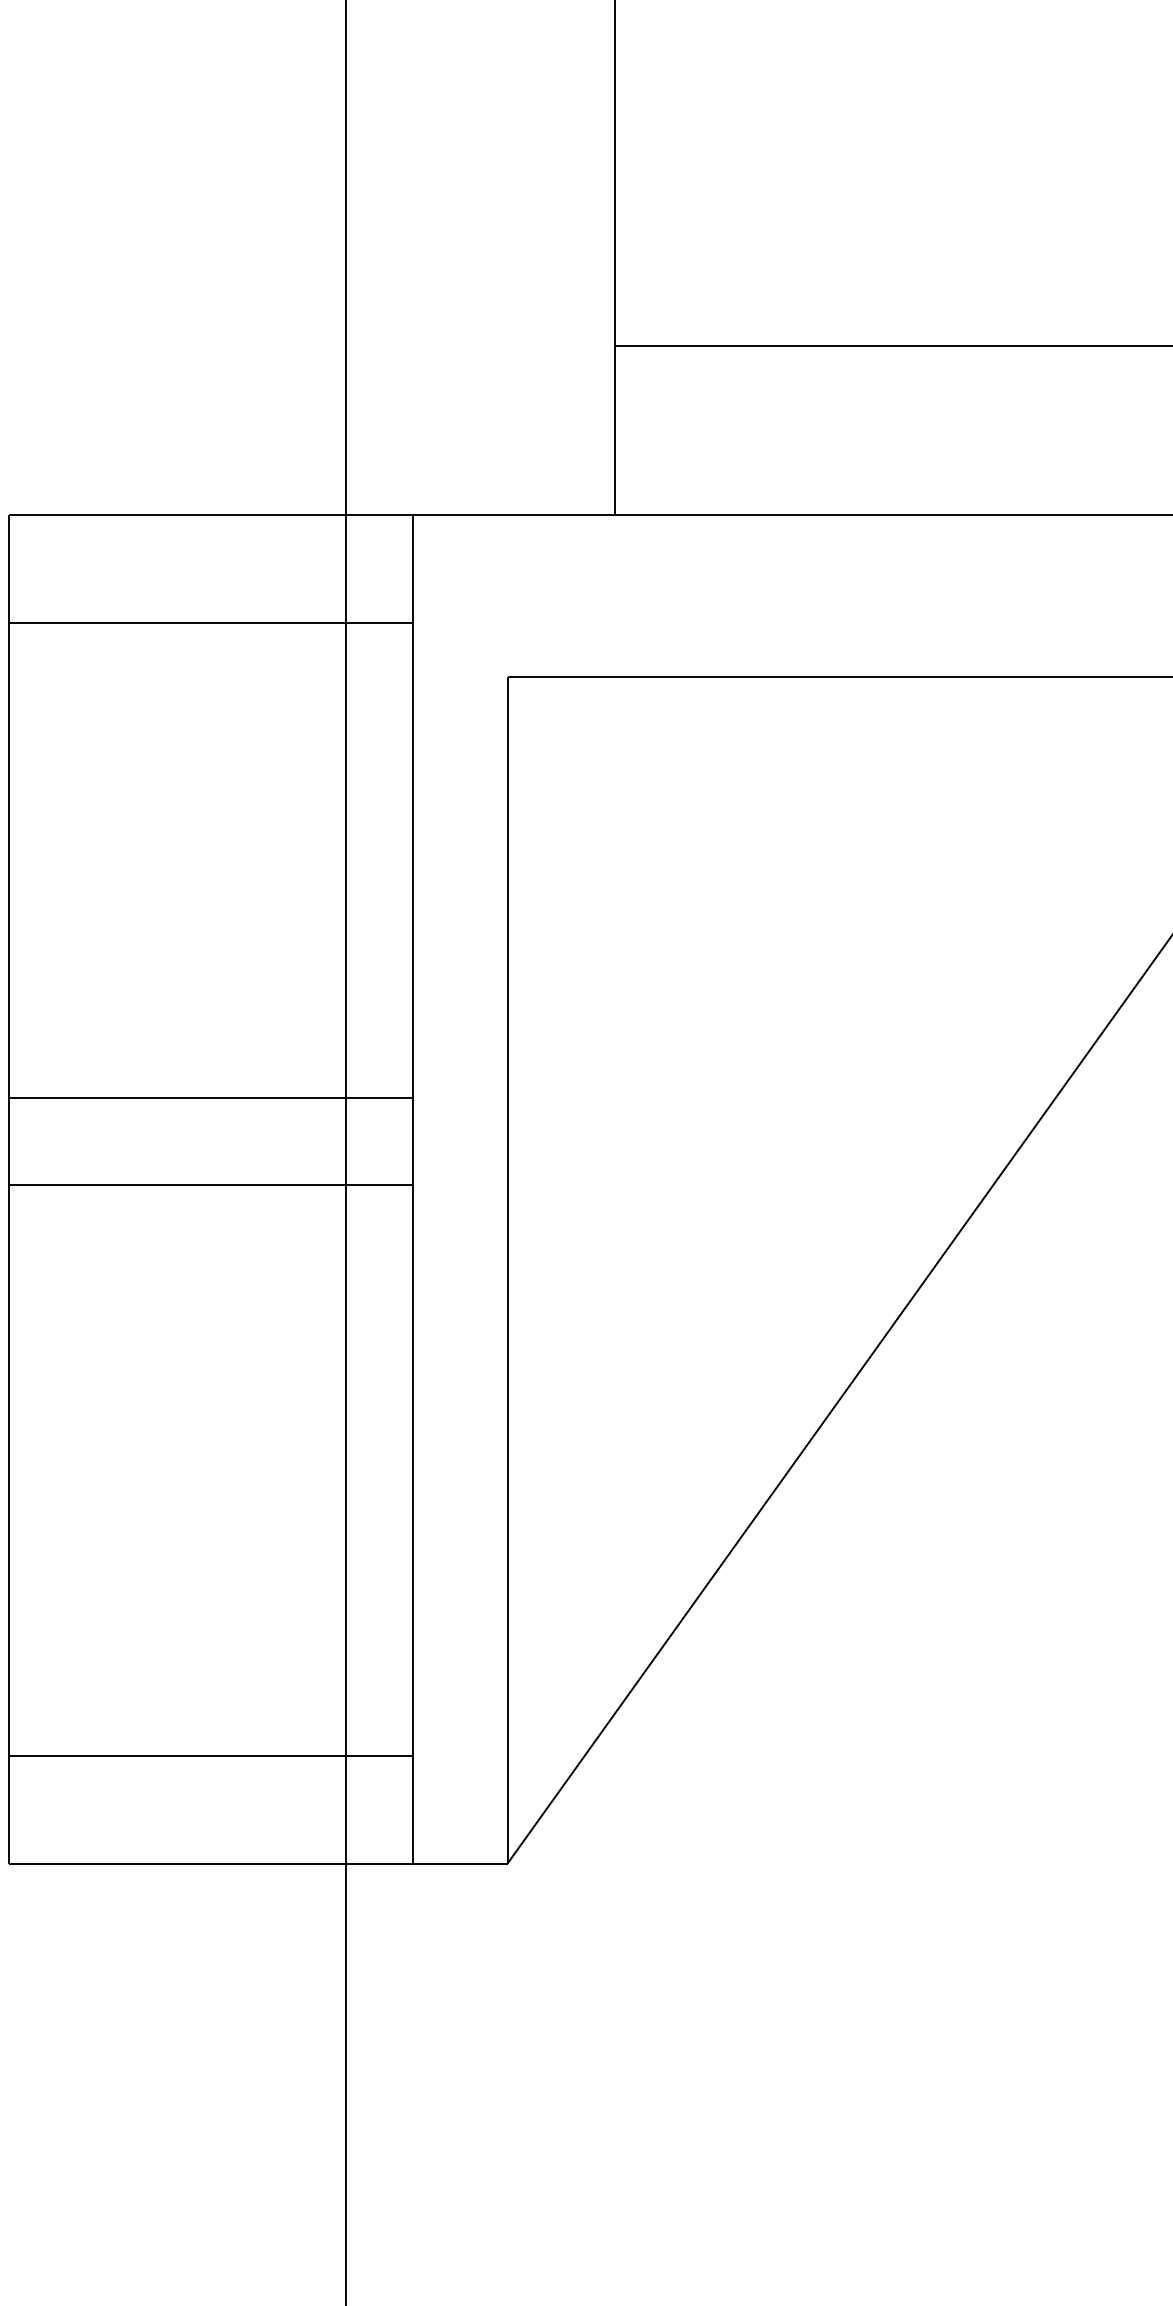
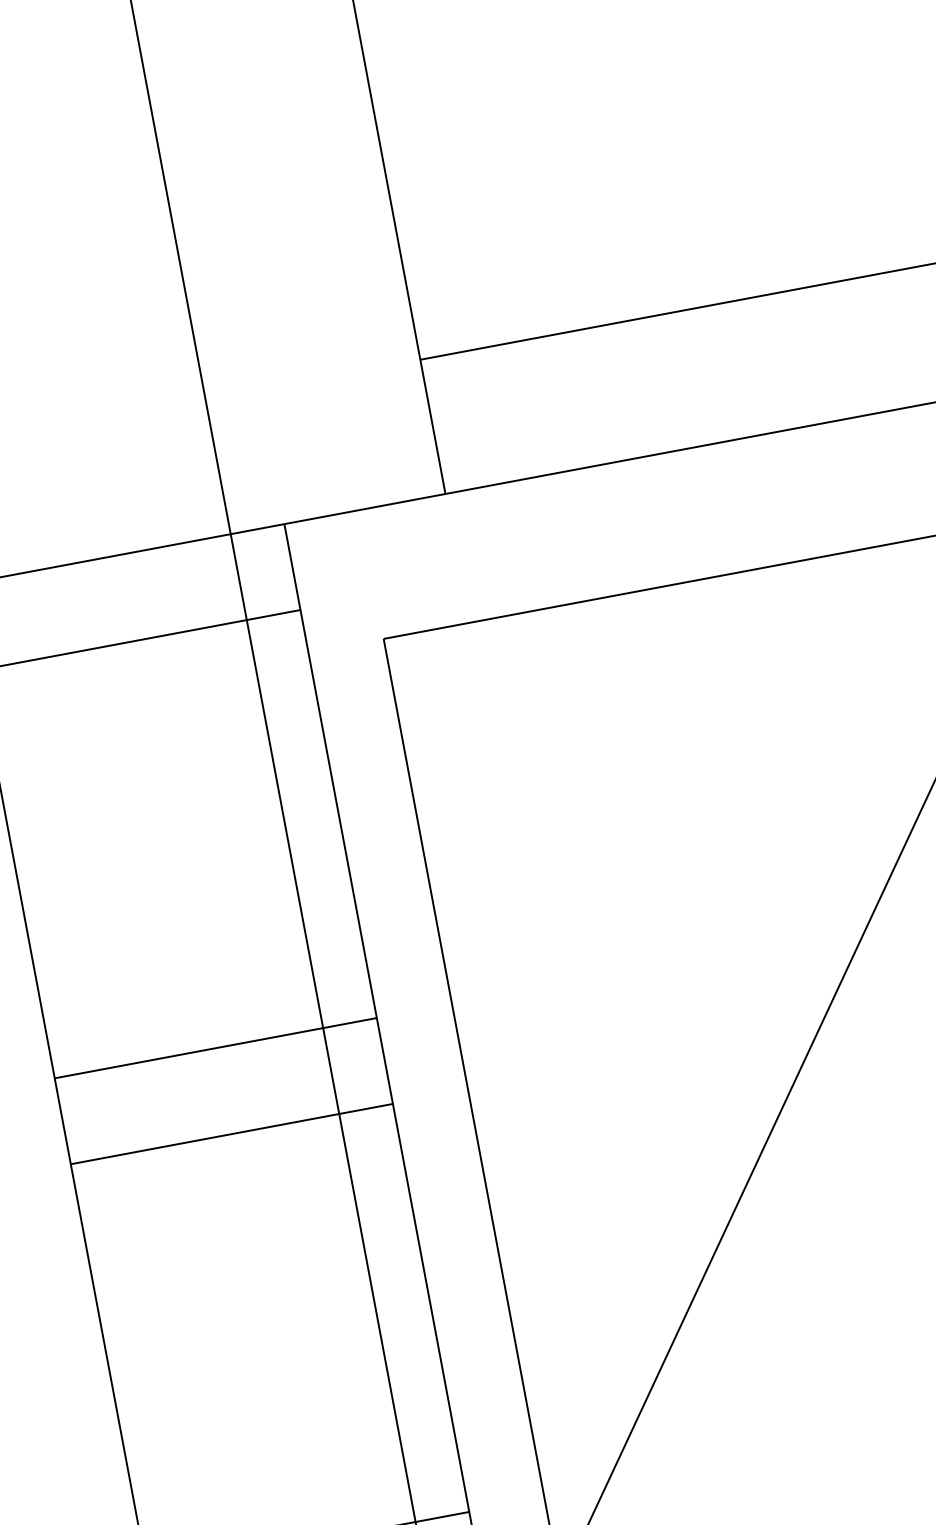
line: (210, 1098) -> (215, 1048), moved
line: (210, 1185) -> (231, 1134), moved

